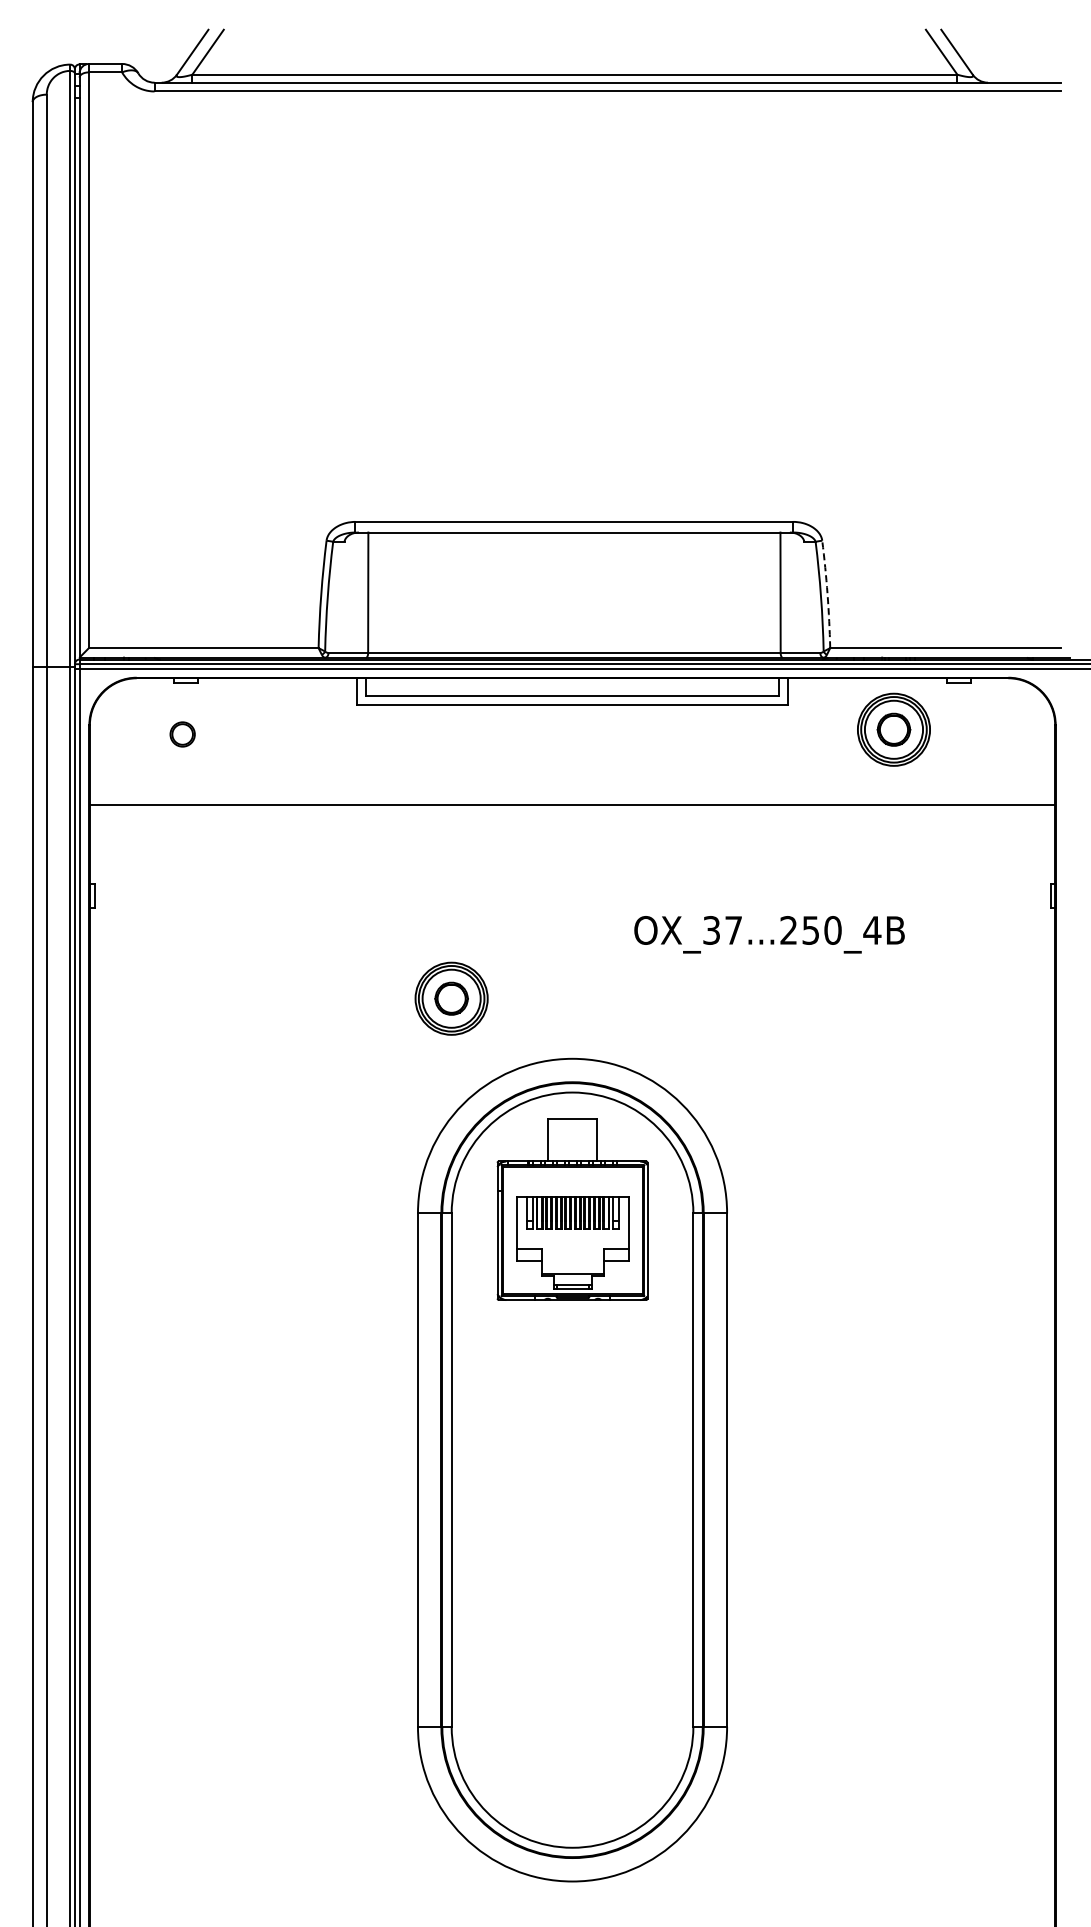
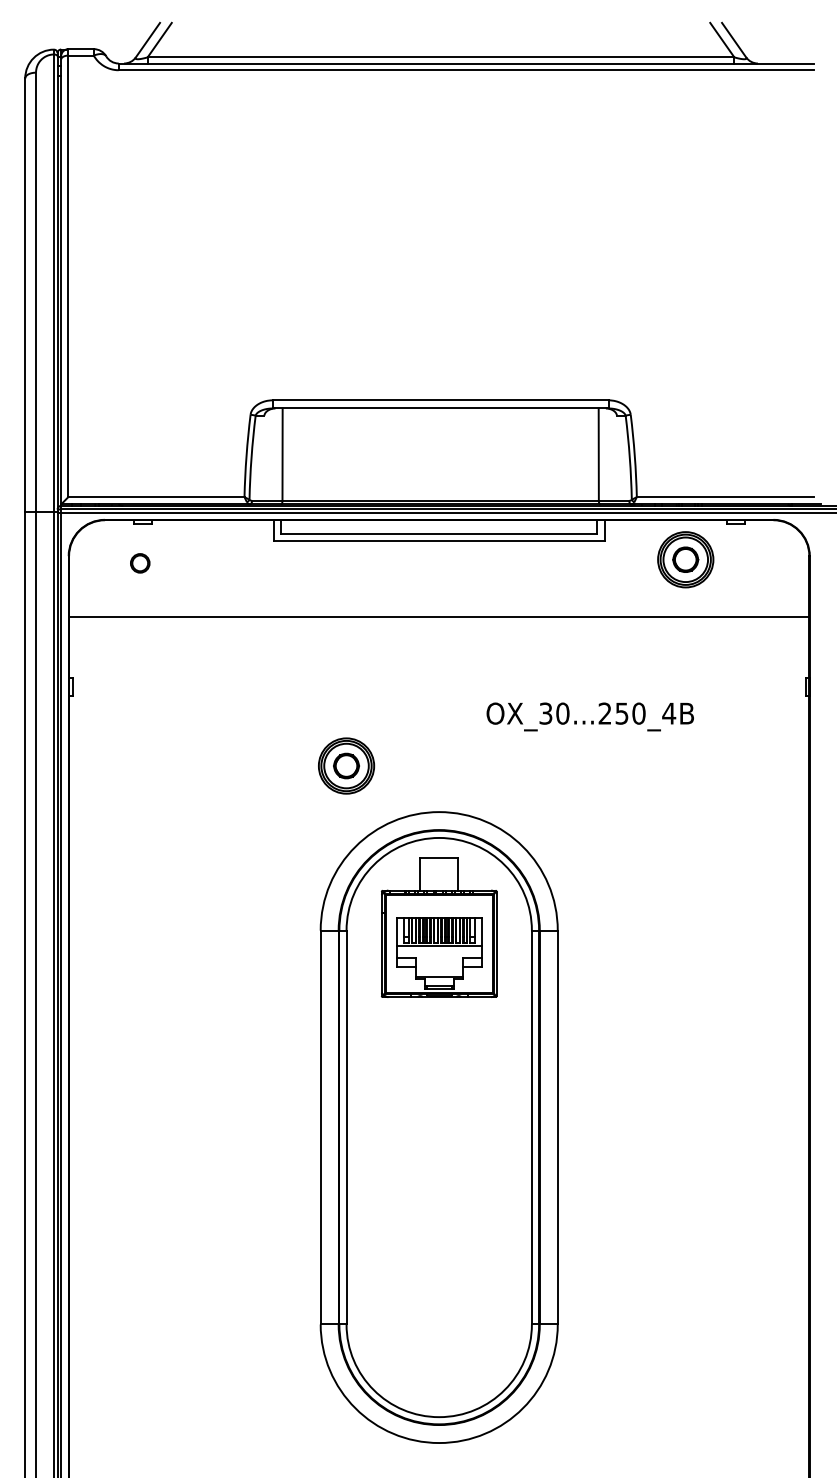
arc: (827, 594) -> (634, 456), dashed -> solid
text: (733, 930) -> (562, 713), OX_37...250_4B -> OX_30...250_4B
line: (572, 1233) -> (439, 946), added

